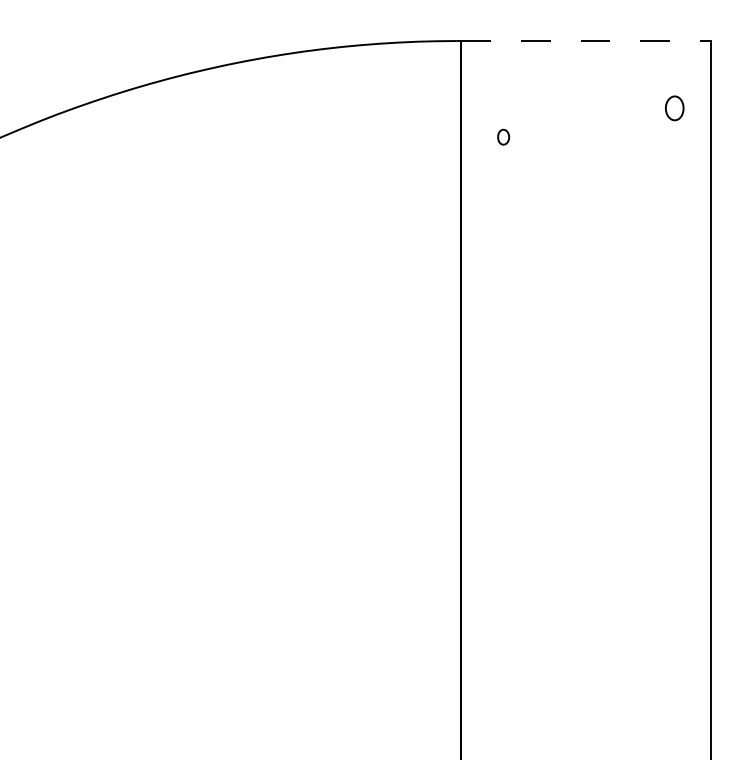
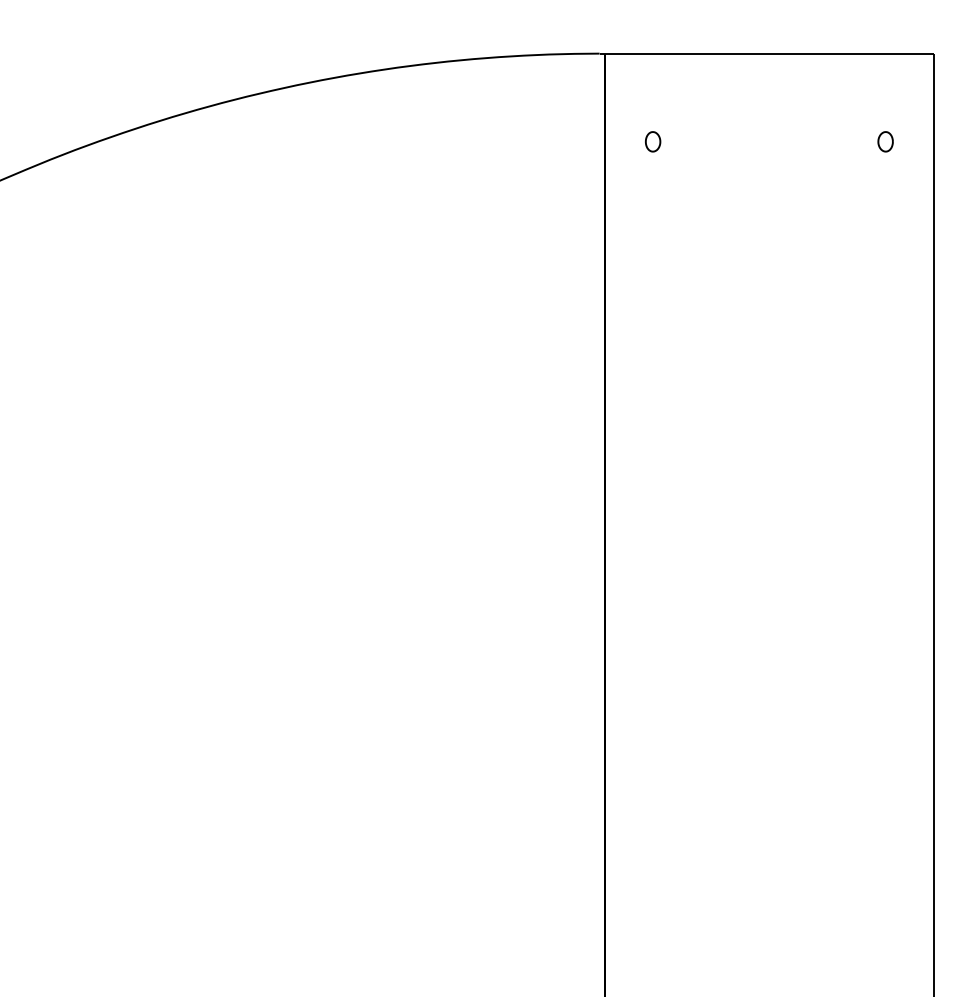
line: (586, 41) -> (769, 54), dashed -> solid
part: (674, 107) -> (885, 140), size x0.62
part: (503, 136) -> (652, 140), moved

